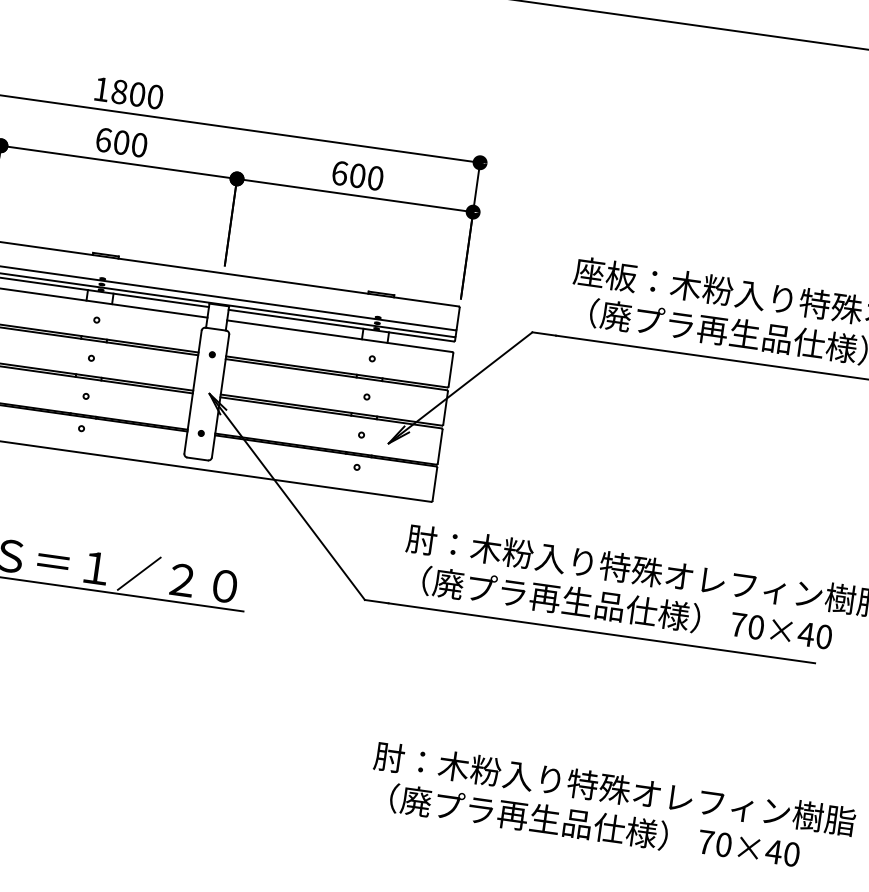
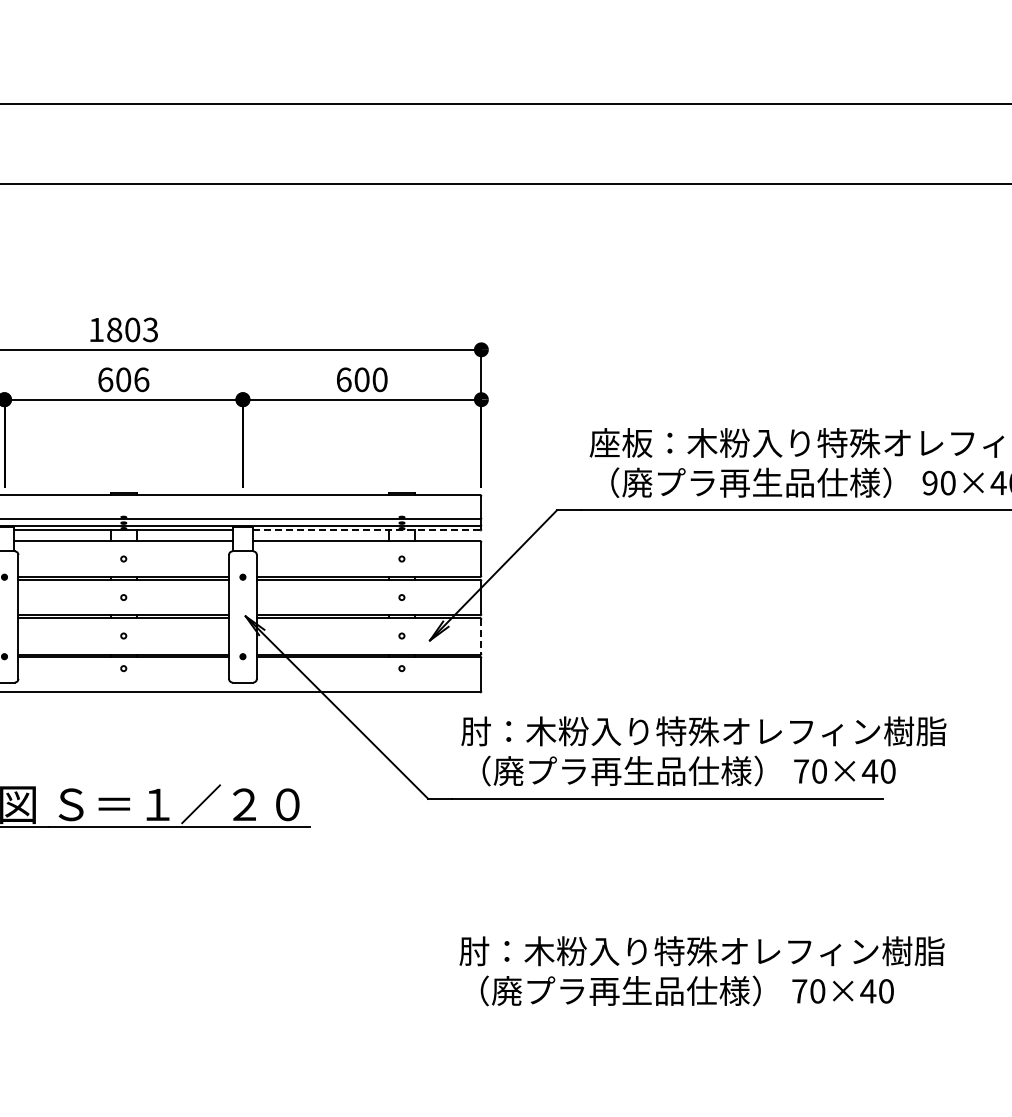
text: (155, 96) -> (150, 329), 1800 -> 1803
text: (139, 144) -> (141, 379), 600 -> 606
line: (341, 325) -> (366, 530), solid -> dashed
line: (440, 447) -> (481, 637), solid -> dashed

